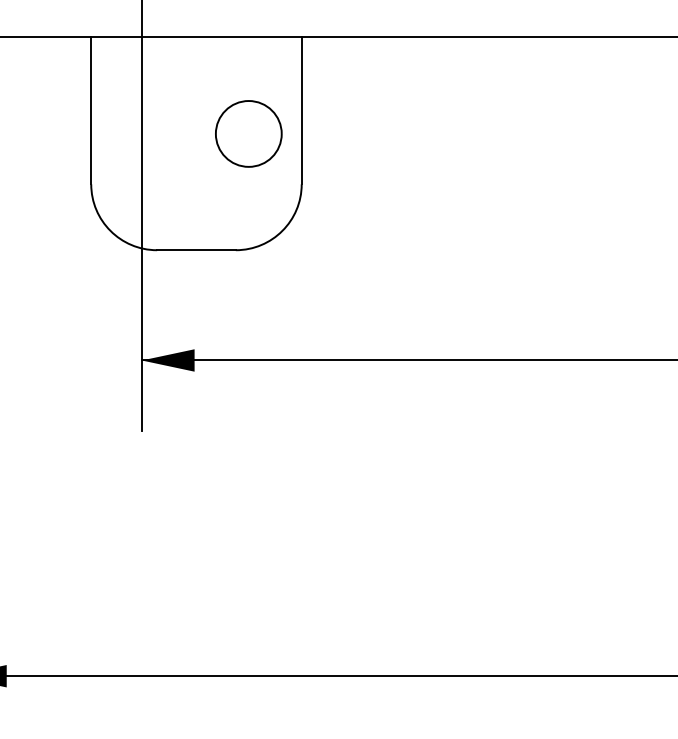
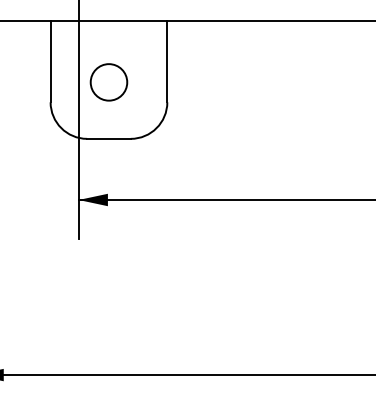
circle: (247, 134) -> (108, 82), moved

